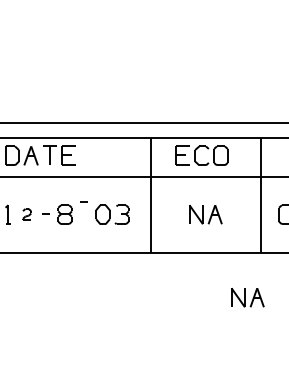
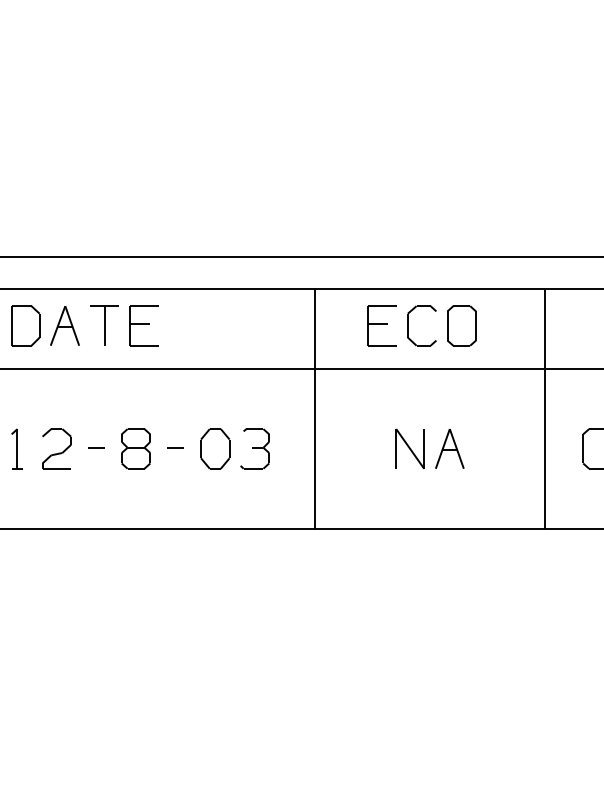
curve: (83, 201) -> (174, 446), moved
part: (26, 214) -> (55, 448), size x1.67
part: (247, 297) -> (517, 621), removed

